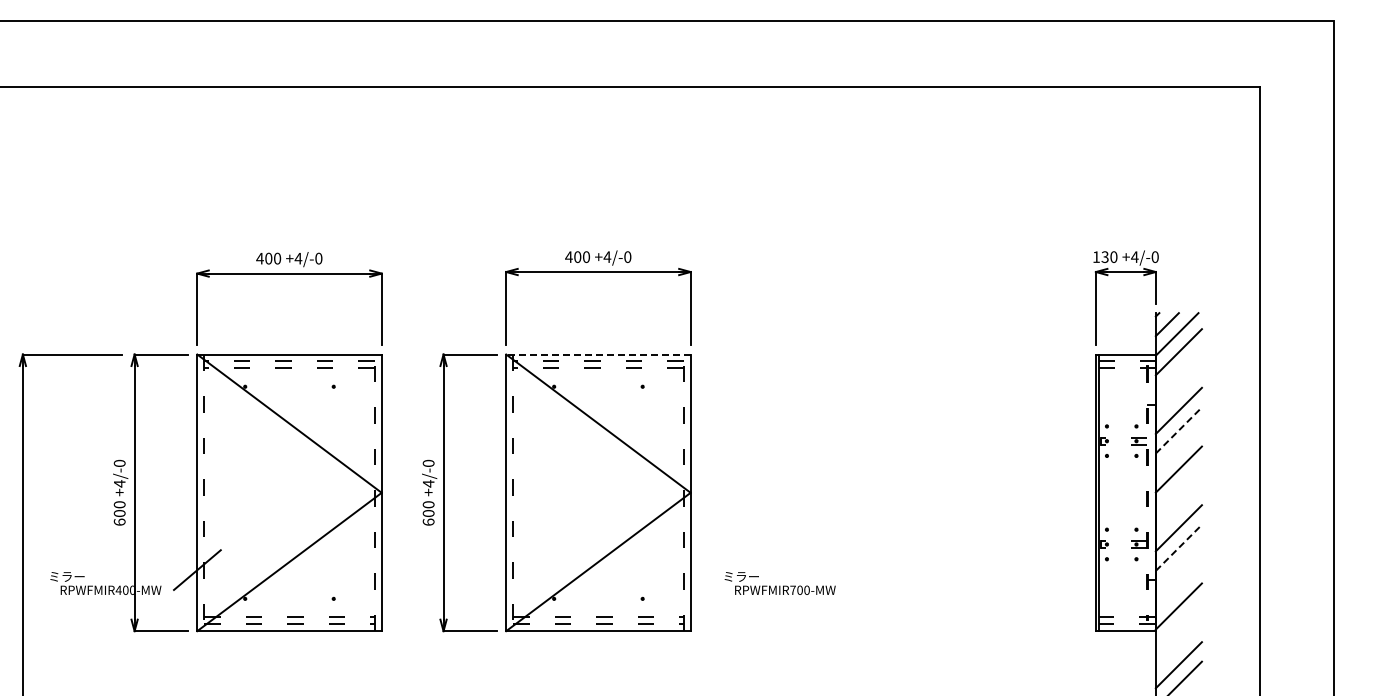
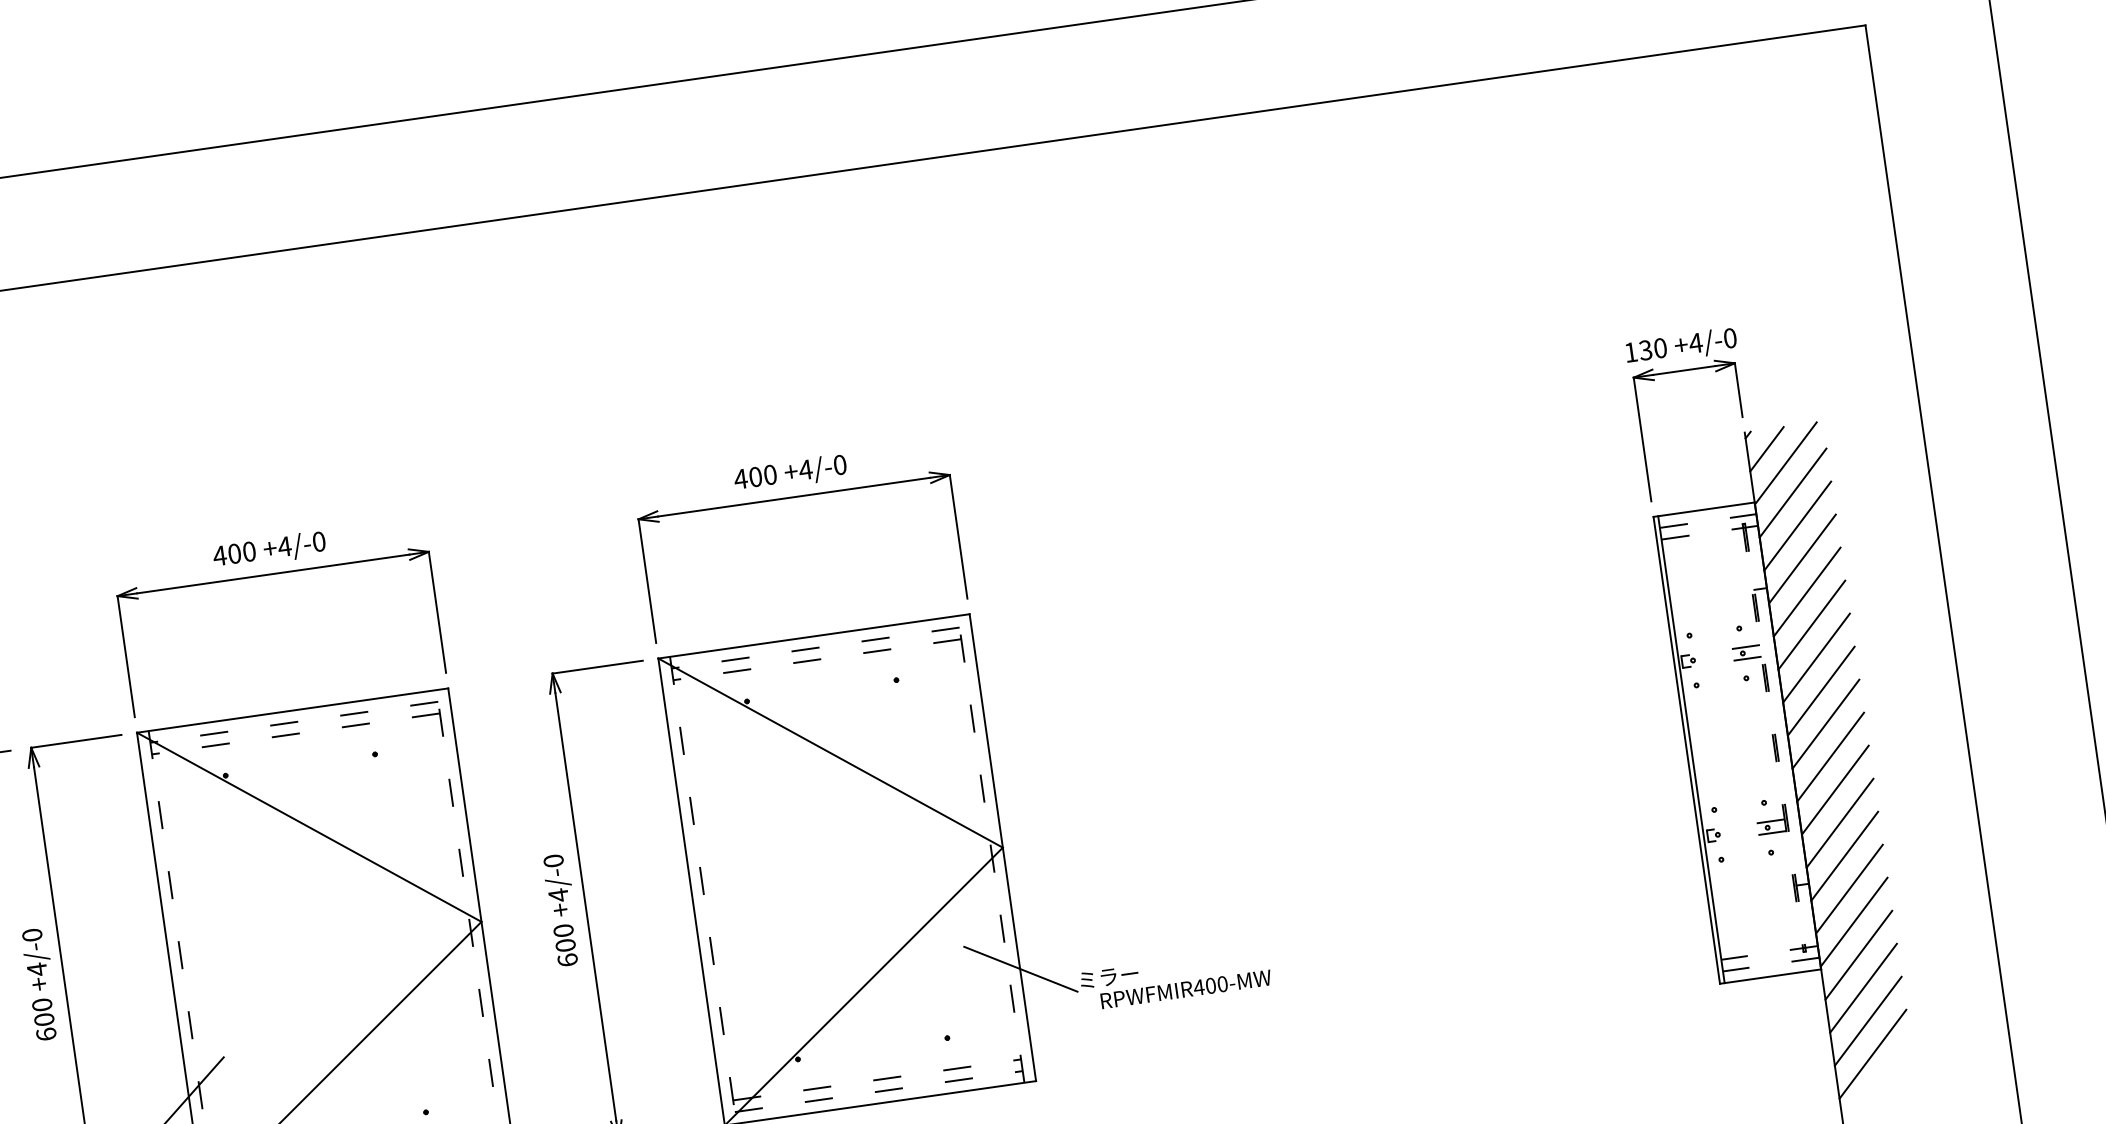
line: (597, 354) -> (812, 636), dashed -> solid
line: (1178, 371) -> (1796, 525), added
line: (1178, 391) -> (1801, 559), added
line: (1178, 430) -> (1811, 625), dashed -> solid
line: (1178, 449) -> (1815, 657), added
line: (1178, 489) -> (1825, 724), added
line: (1178, 508) -> (1829, 756), added
line: (1178, 547) -> (1839, 822), dashed -> solid
line: (691, 564) -> (1021, 968), added
line: (1178, 567) -> (1844, 856), added
line: (1178, 586) -> (1848, 888), added
text: (793, 589) -> (1199, 986), RPWFMIR700-MW -> RPWFMIR400-MW
line: (1178, 626) -> (1858, 956), added
line: (1178, 645) -> (1862, 988), added

